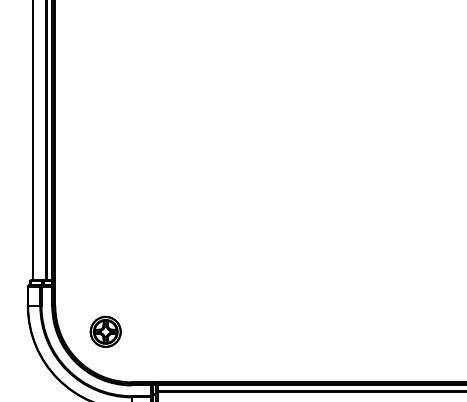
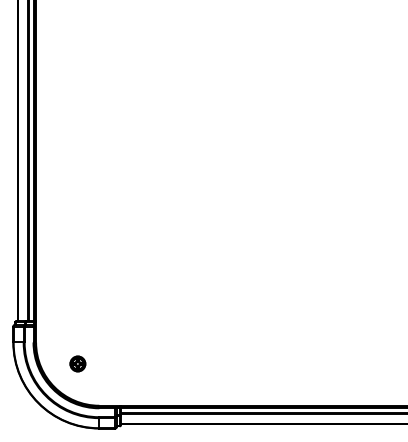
part: (105, 331) -> (77, 363), size x0.6

